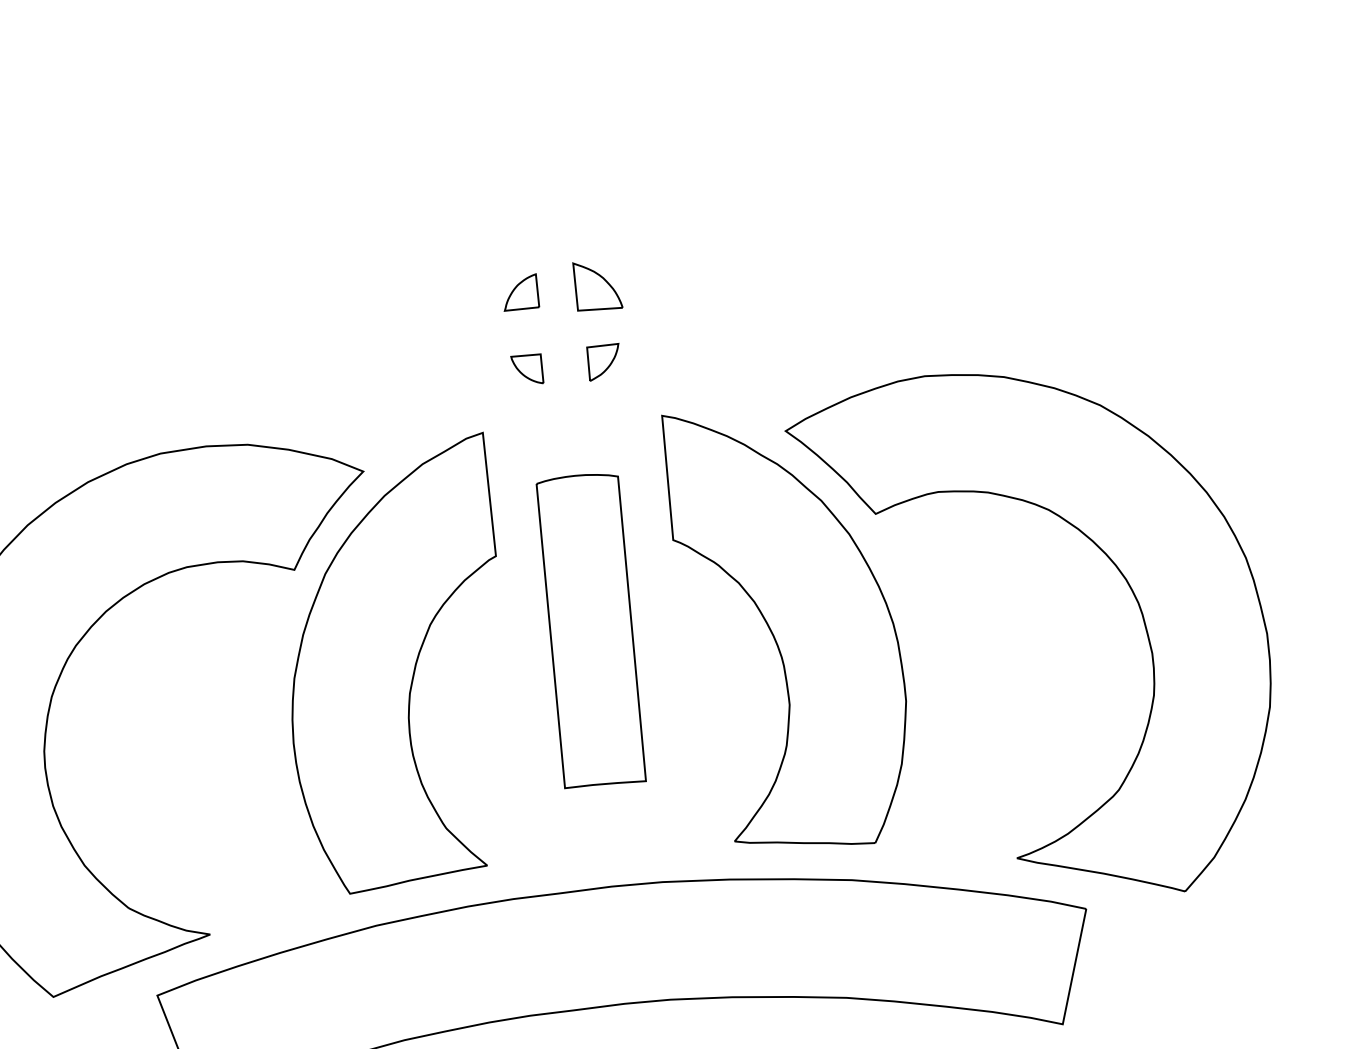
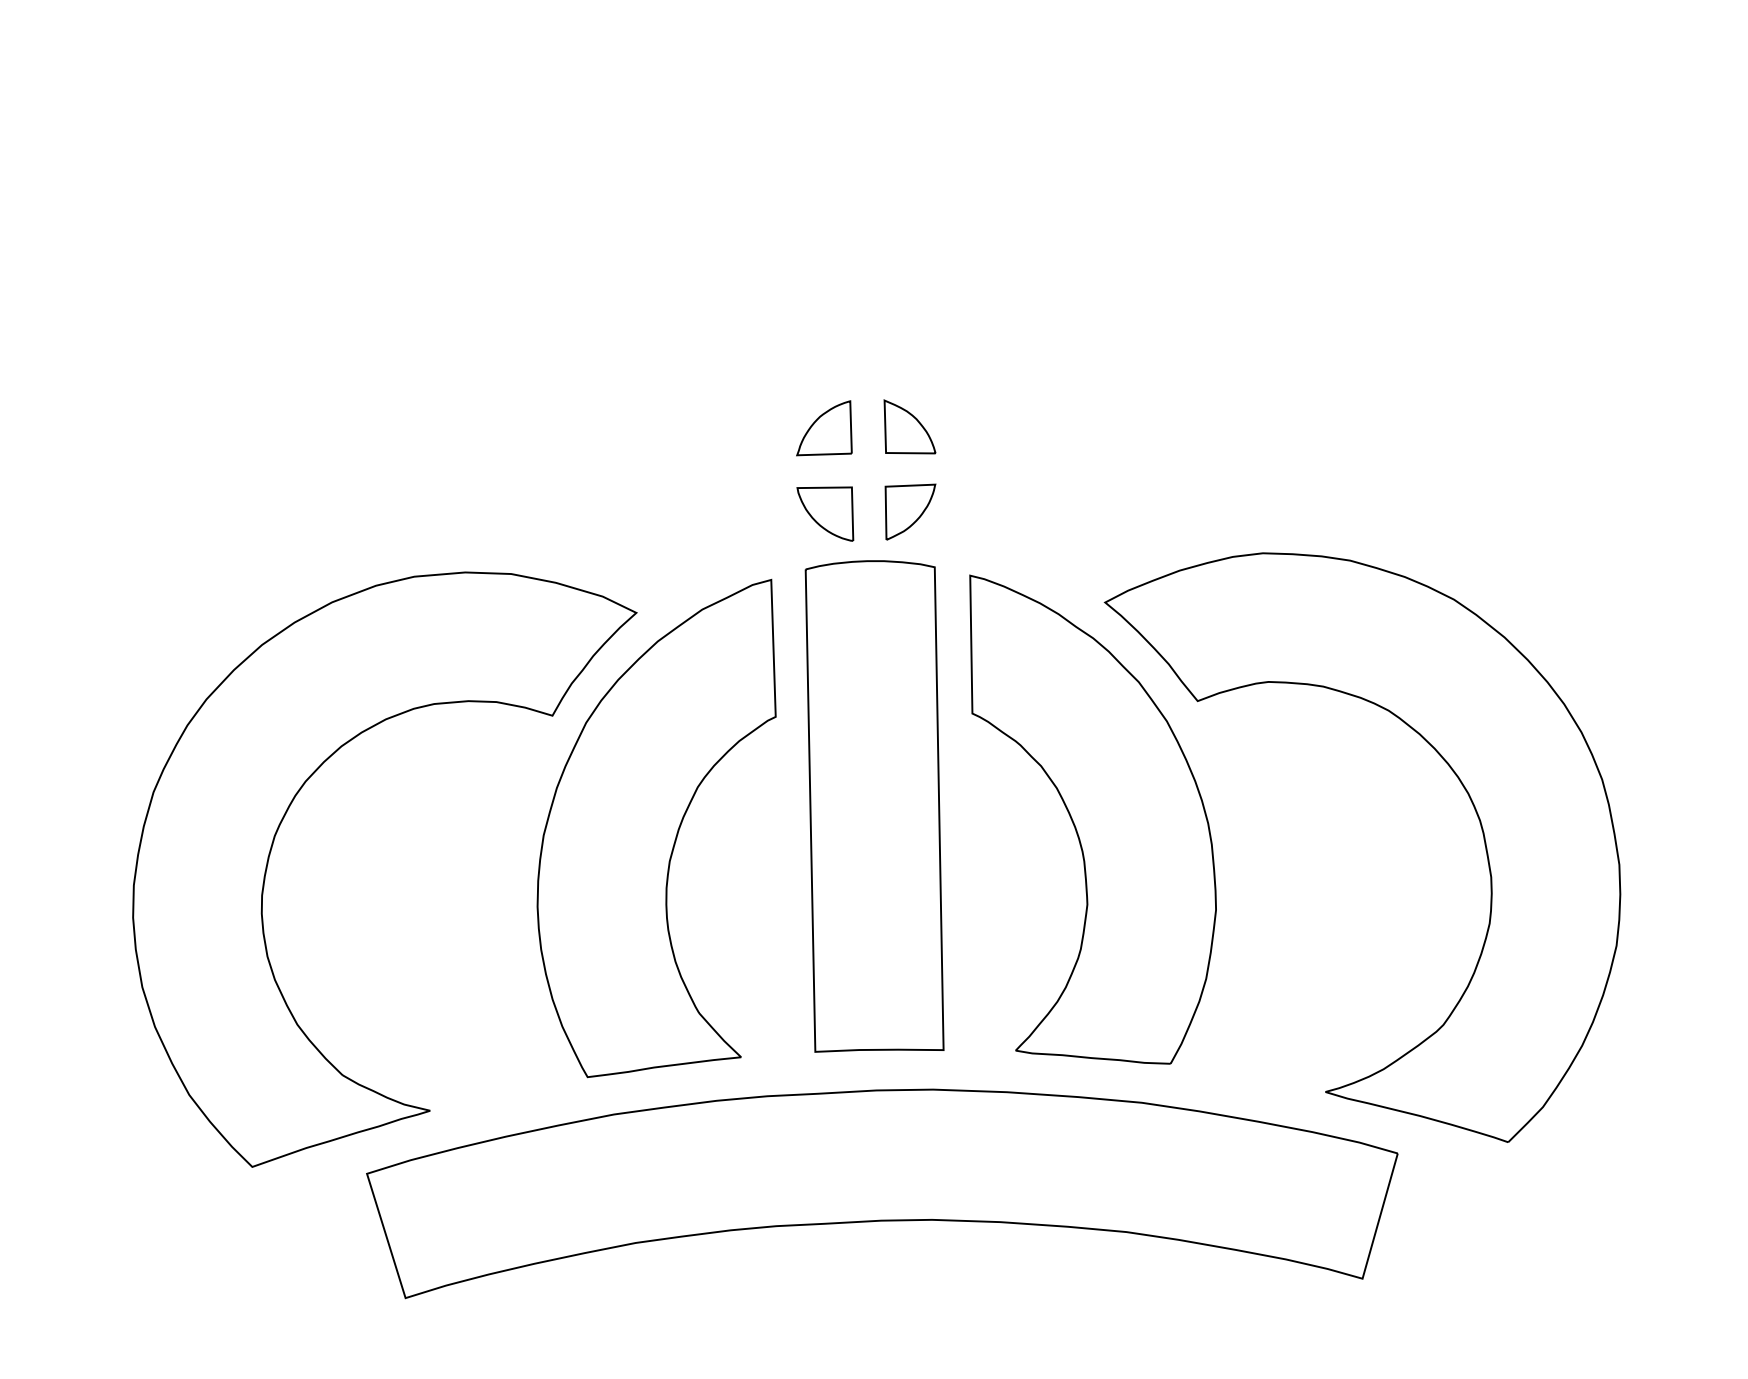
part: (520, 292) -> (824, 428), size x1.43
part: (603, 361) -> (910, 511), size x1.43
part: (527, 369) -> (825, 513), size x1.67
part: (591, 630) -> (874, 806), size x1.43

